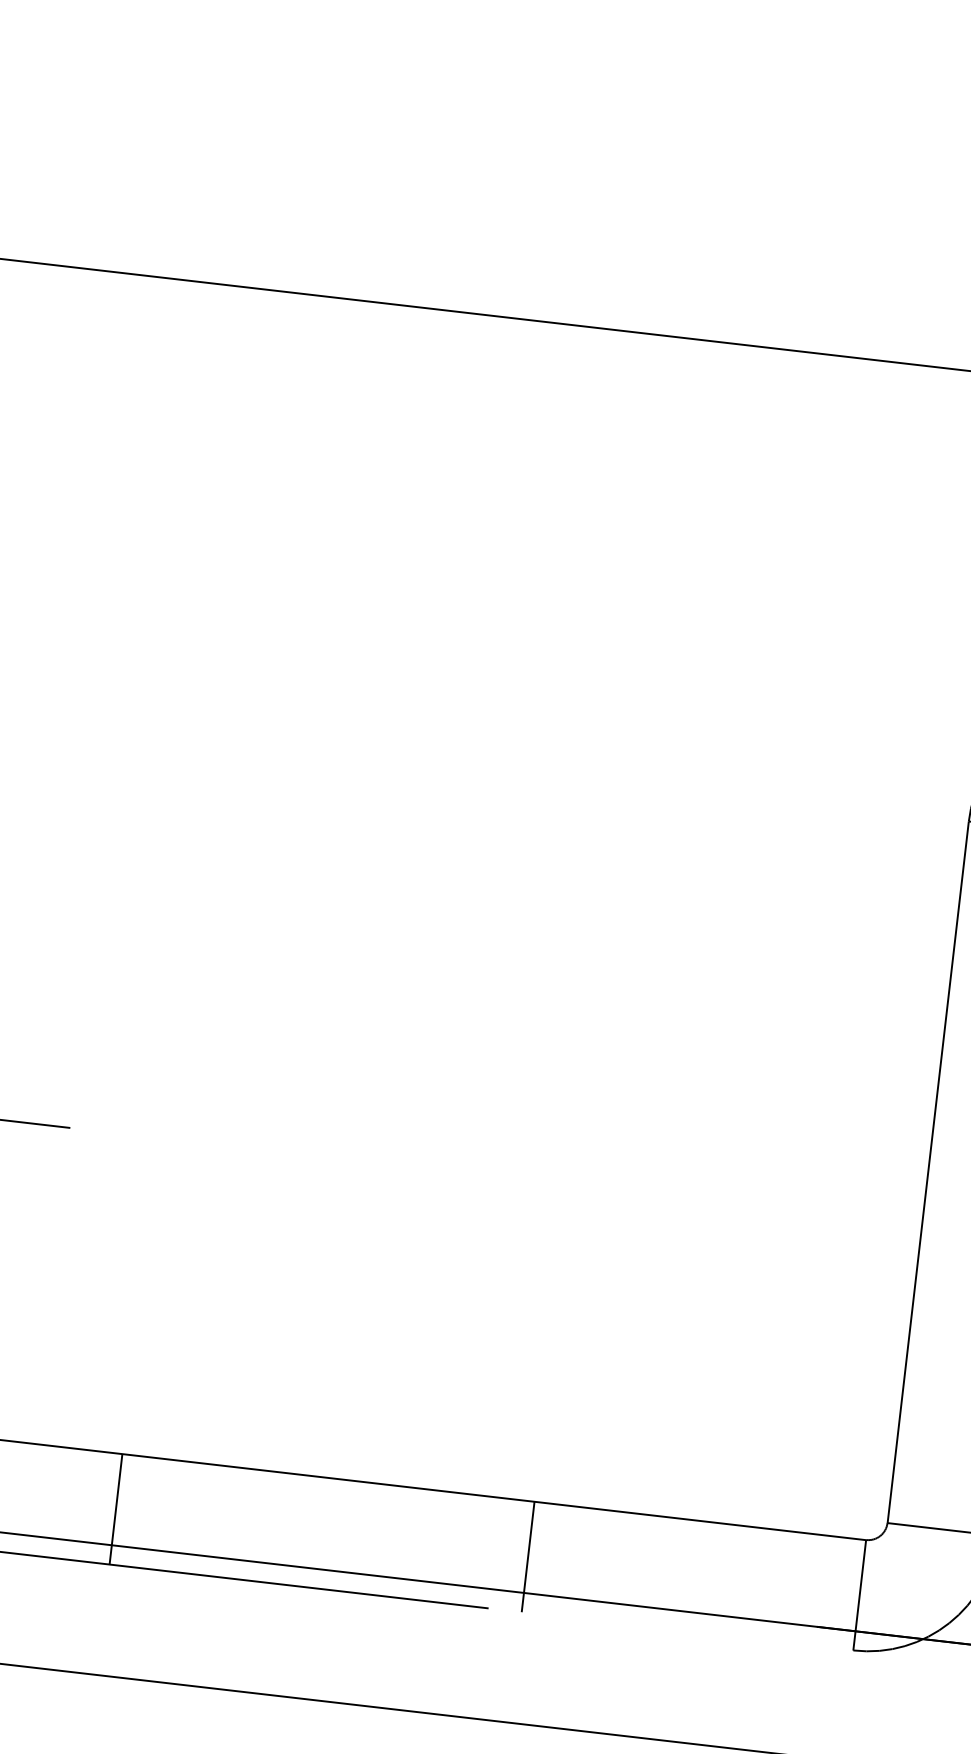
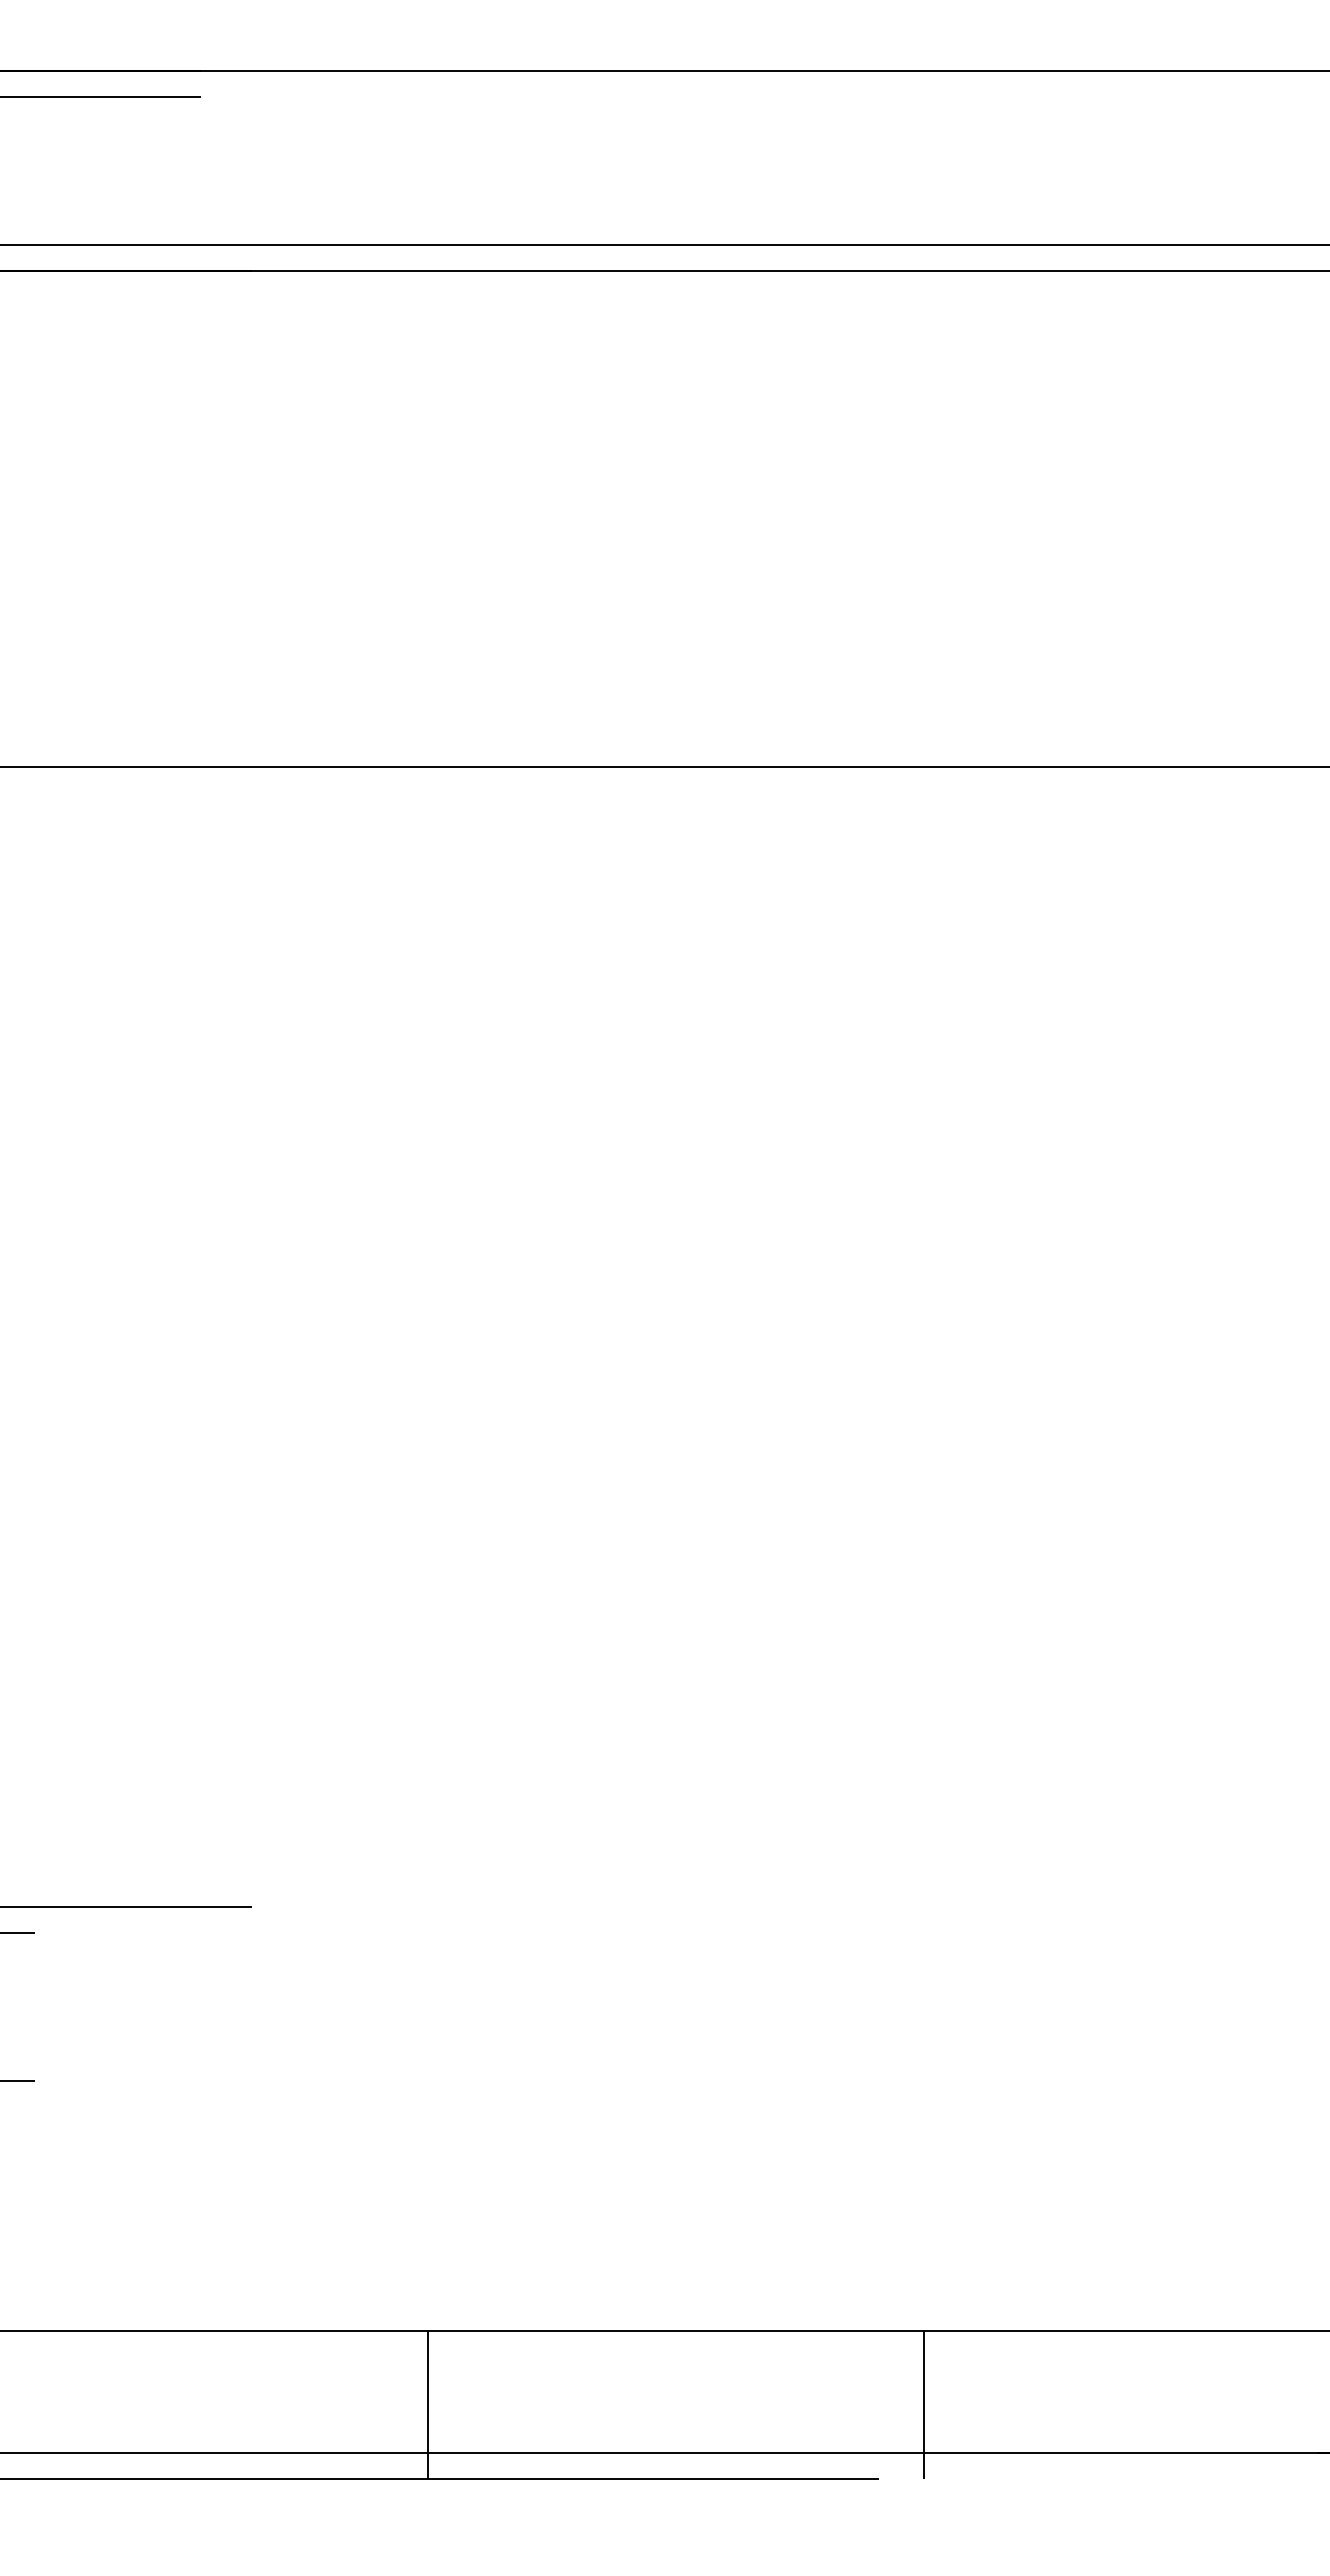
line: (115, 1509) -> (427, 2404), moved

